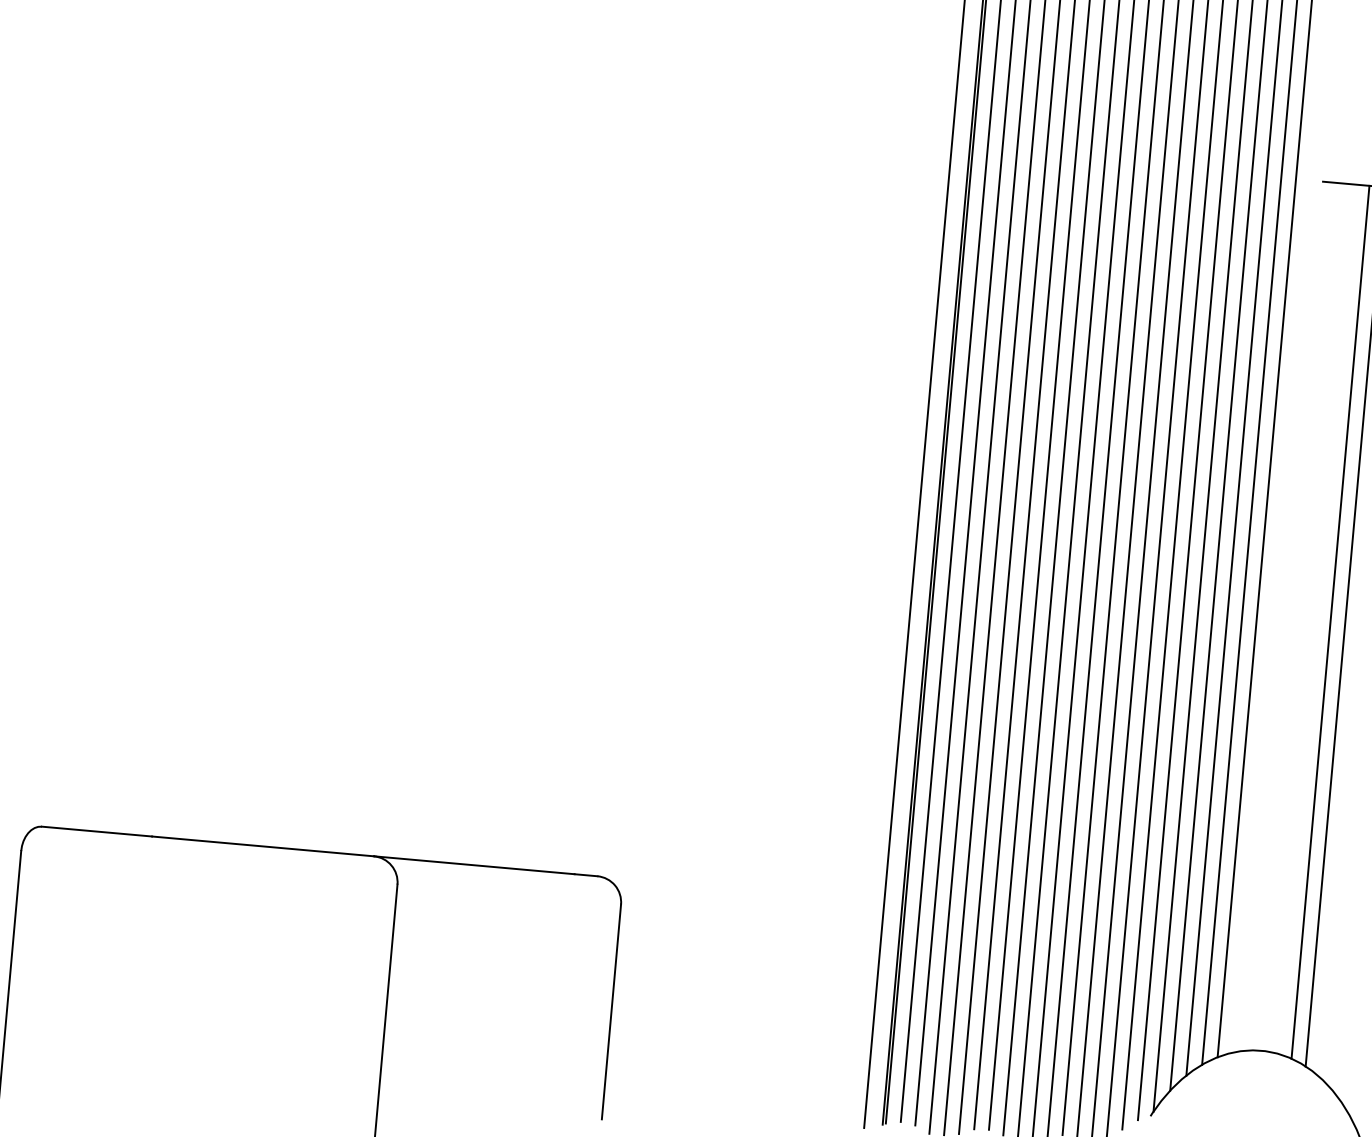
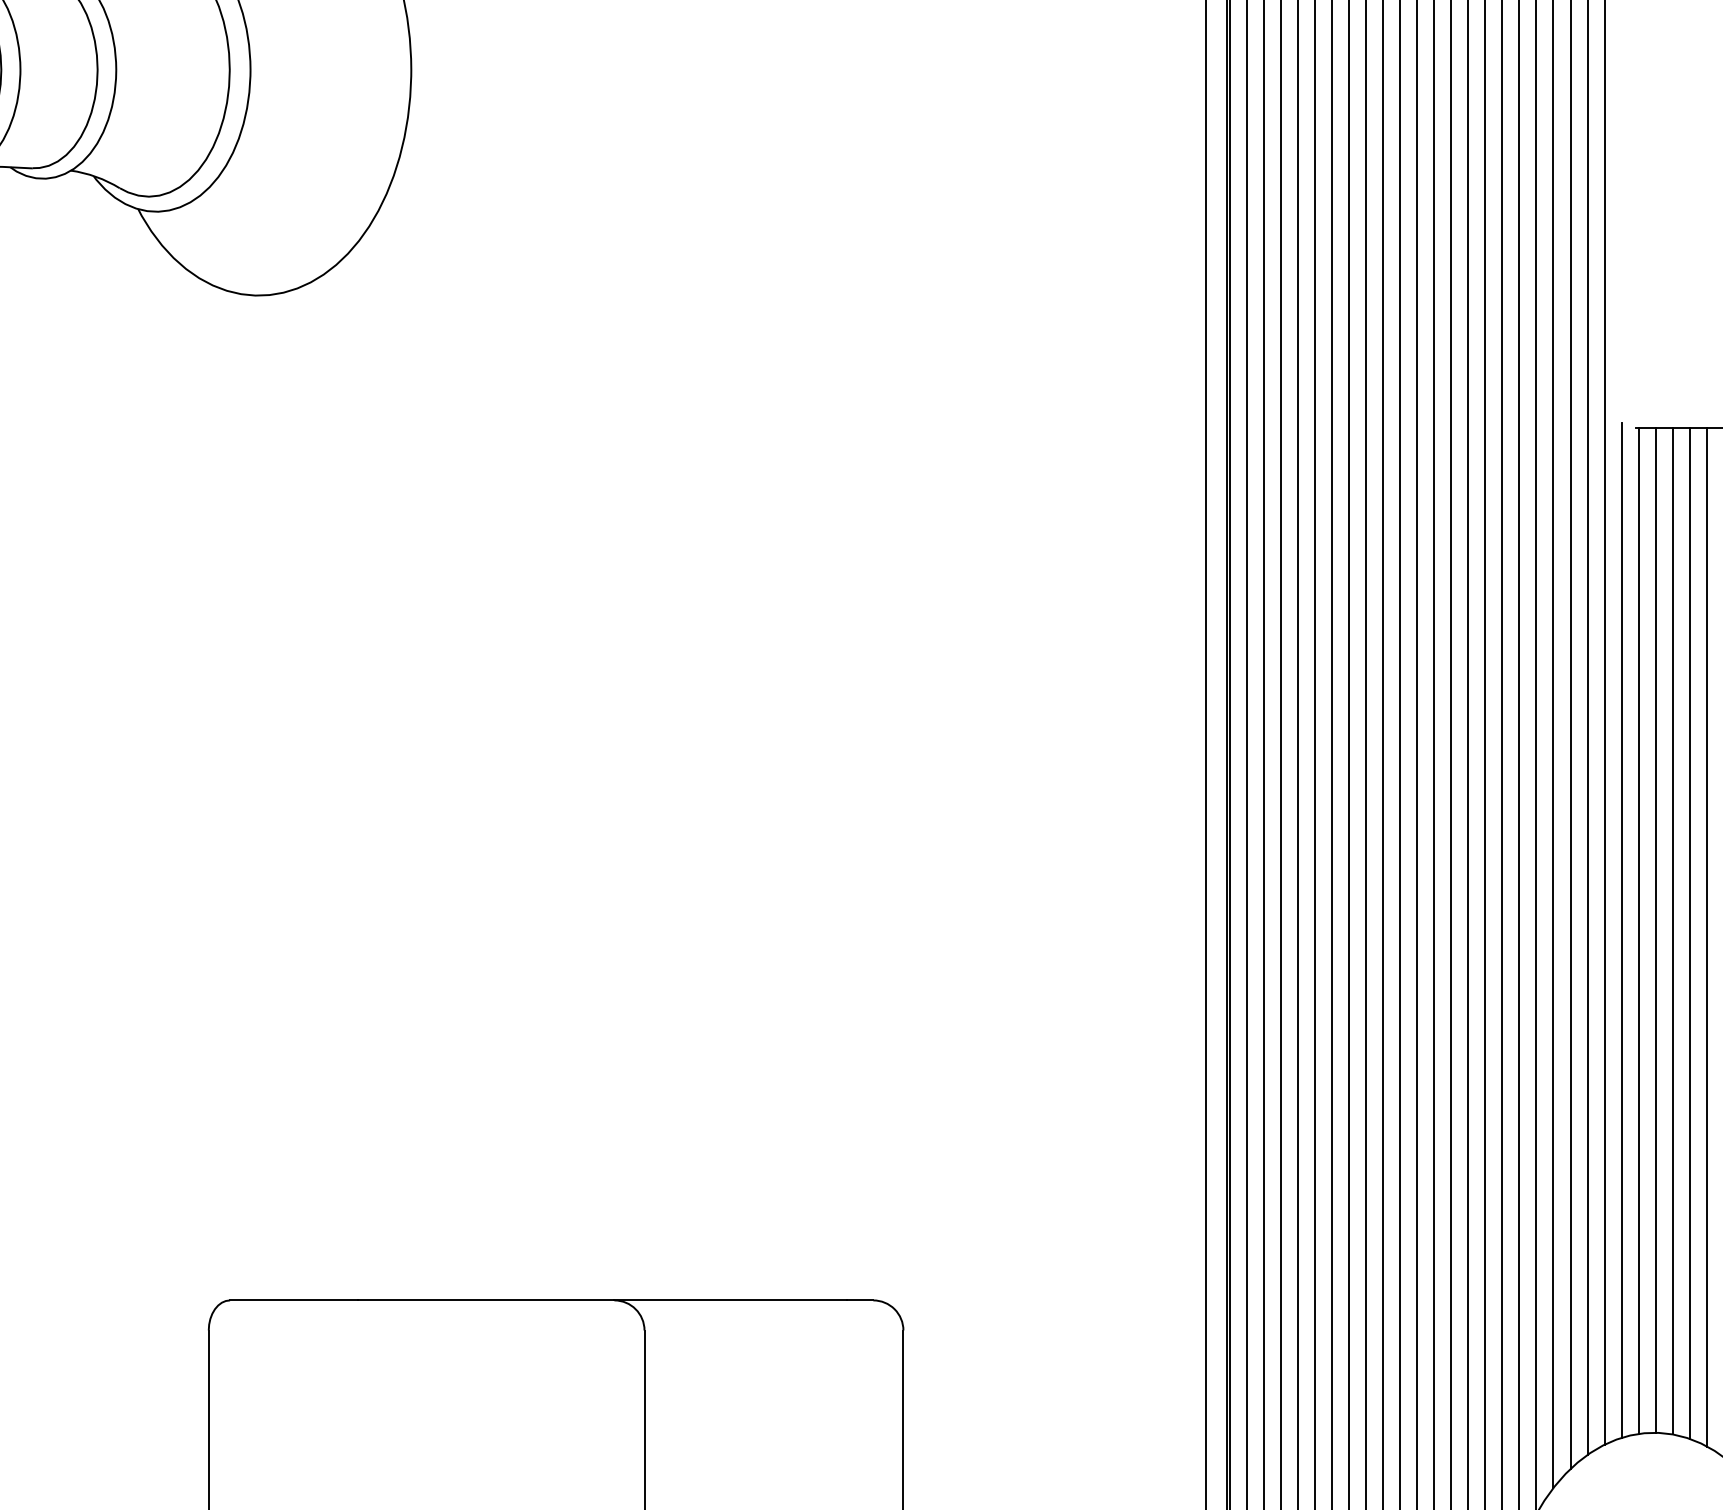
line: (1271, 614) -> (1621, 930), added
line: (1286, 616) -> (1638, 931), added
line: (1301, 617) -> (1655, 930), added
line: (1315, 619) -> (1672, 931), added

